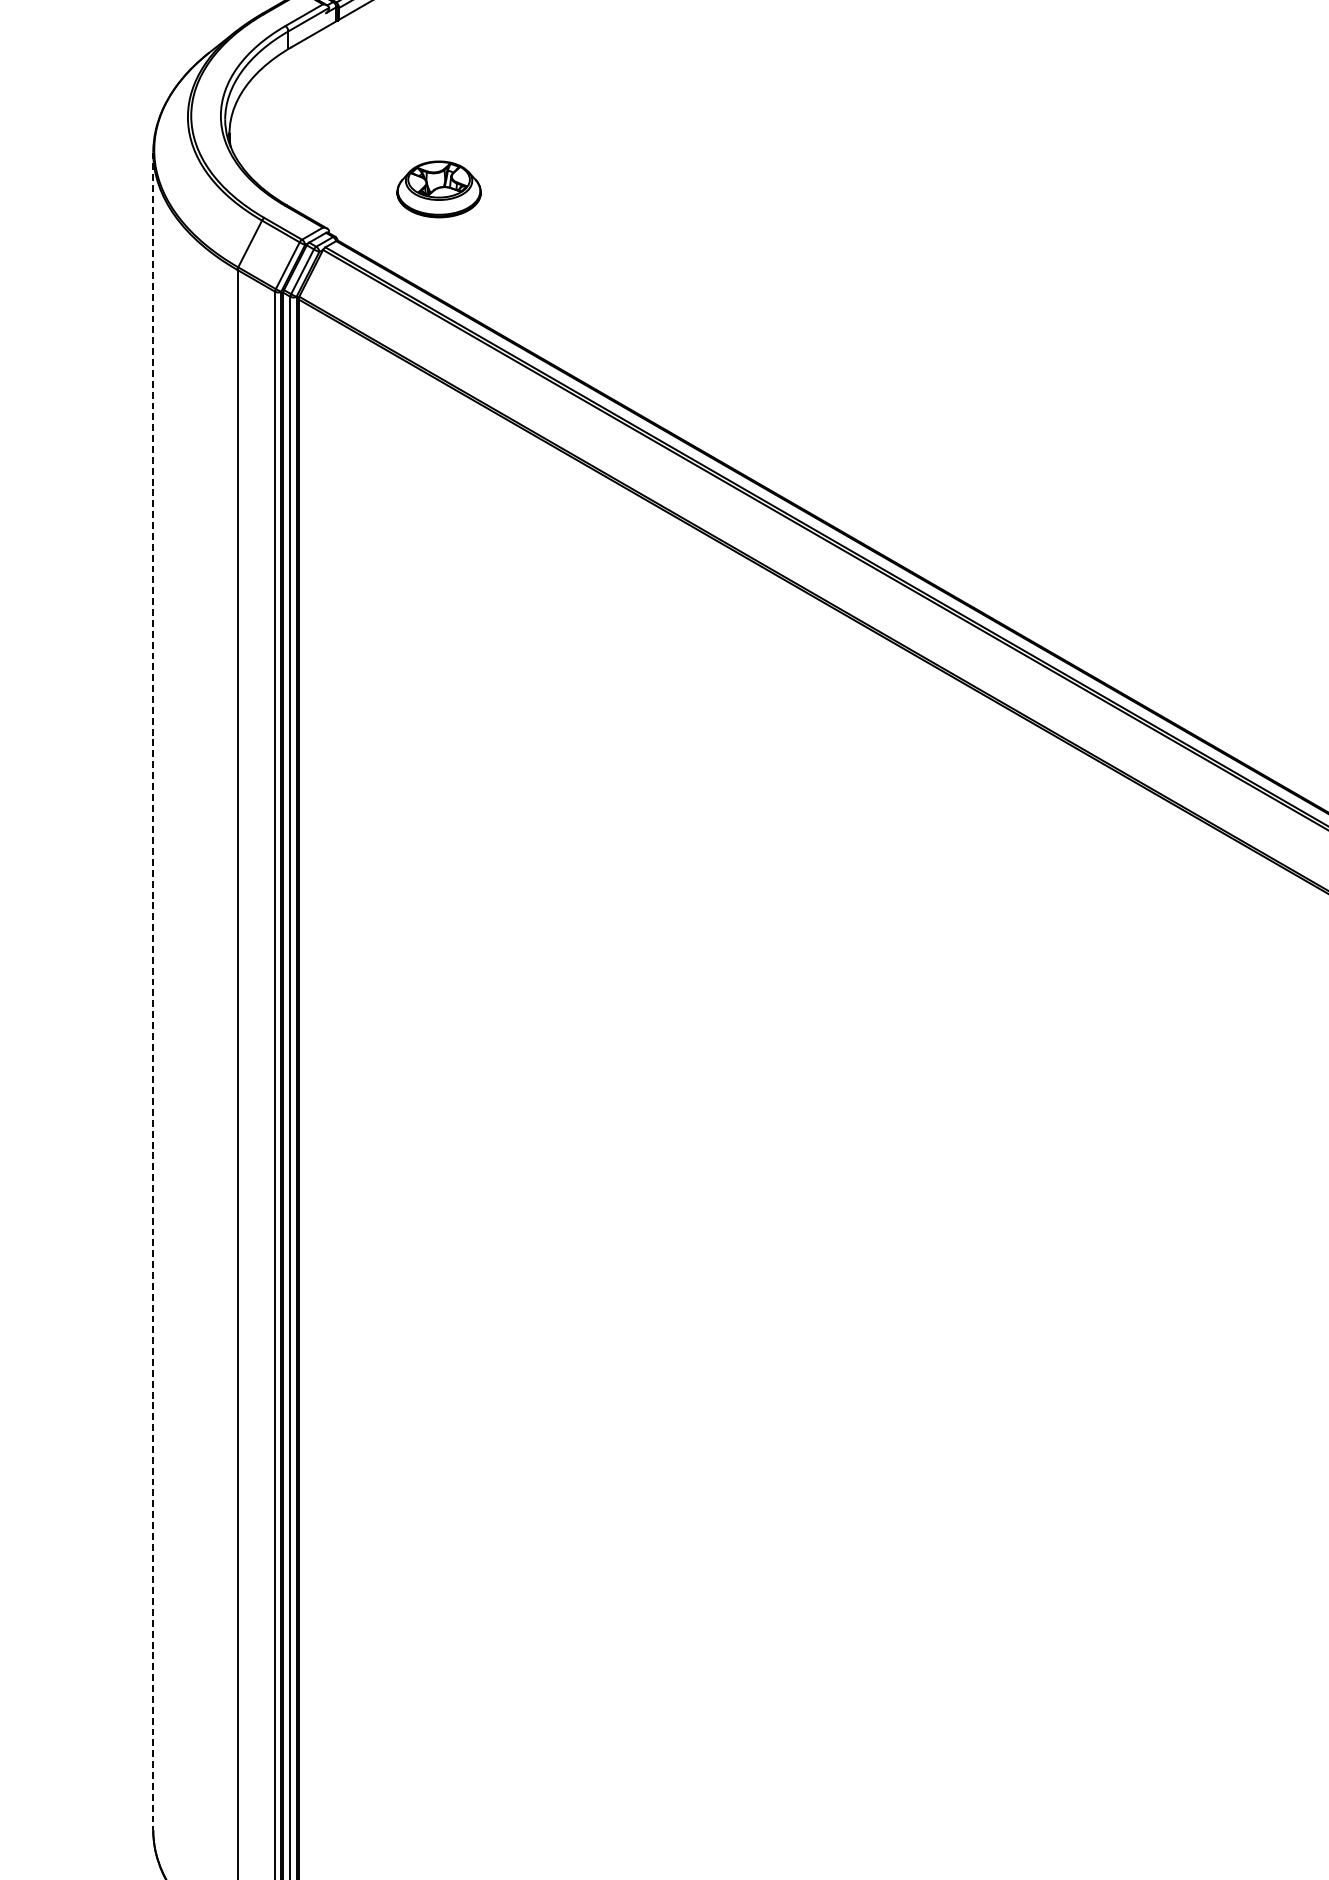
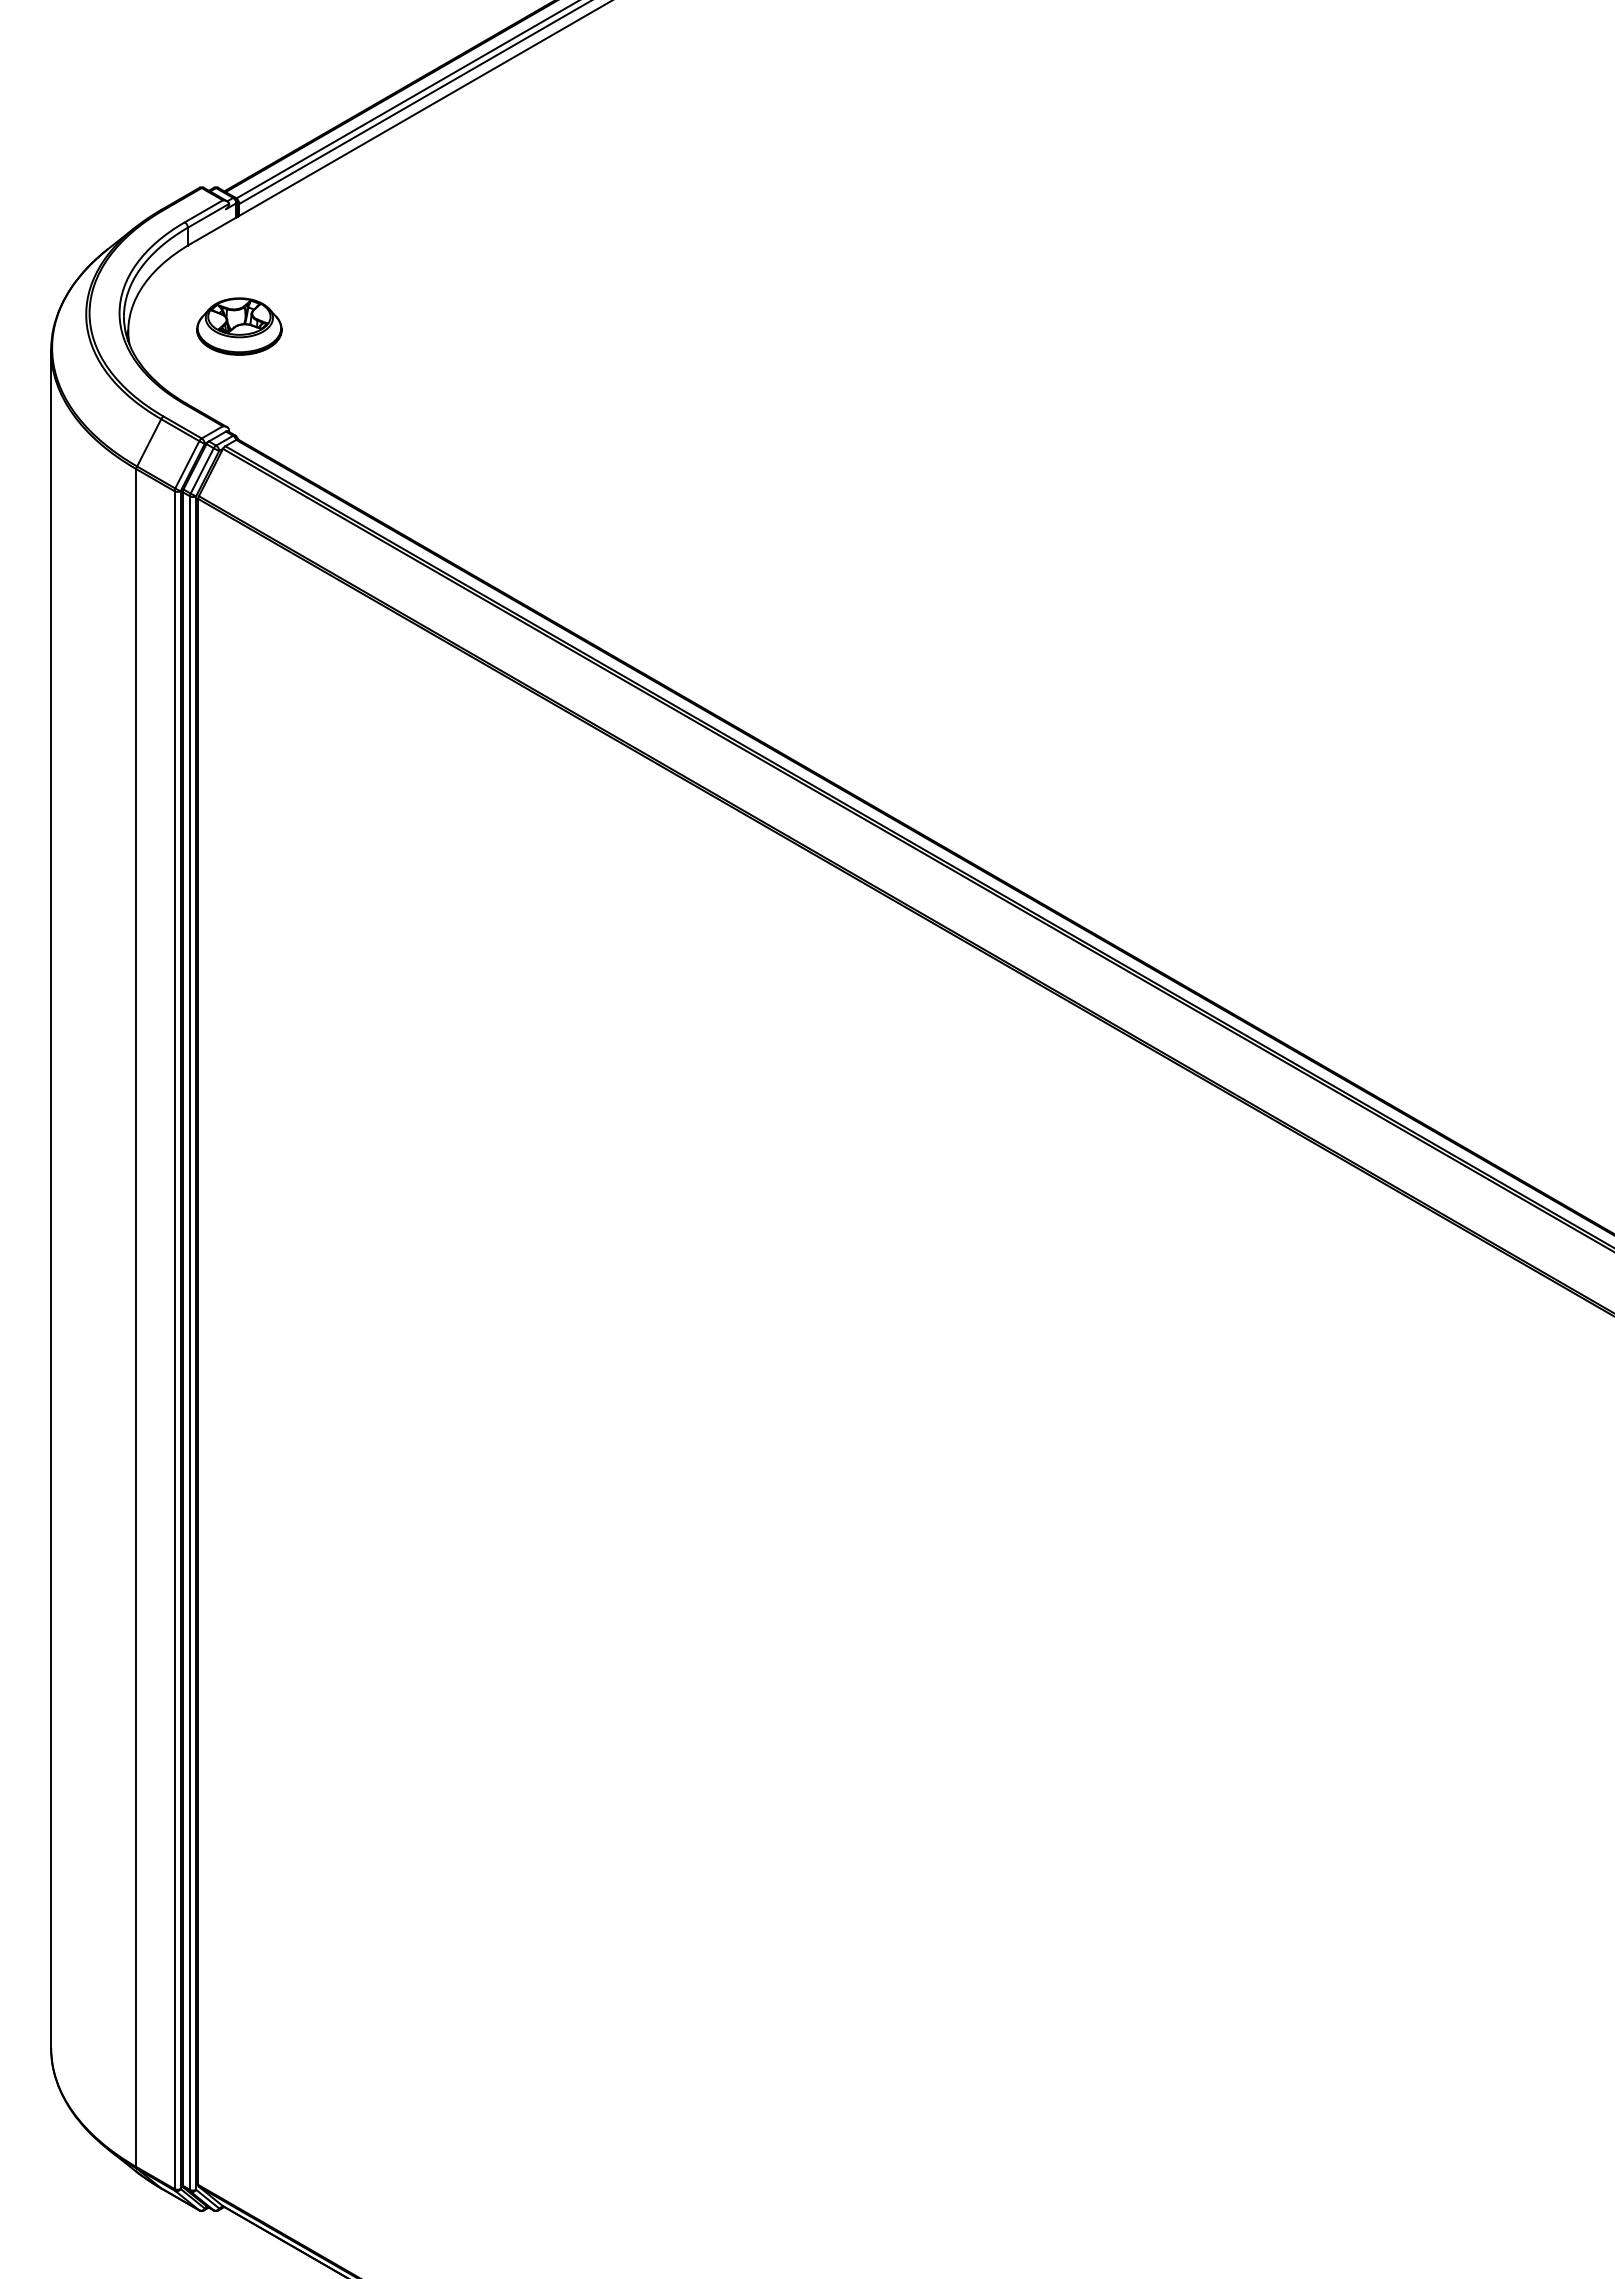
part: (439, 189) -> (239, 326), moved
line: (153, 991) -> (51, 1199), dashed -> solid

